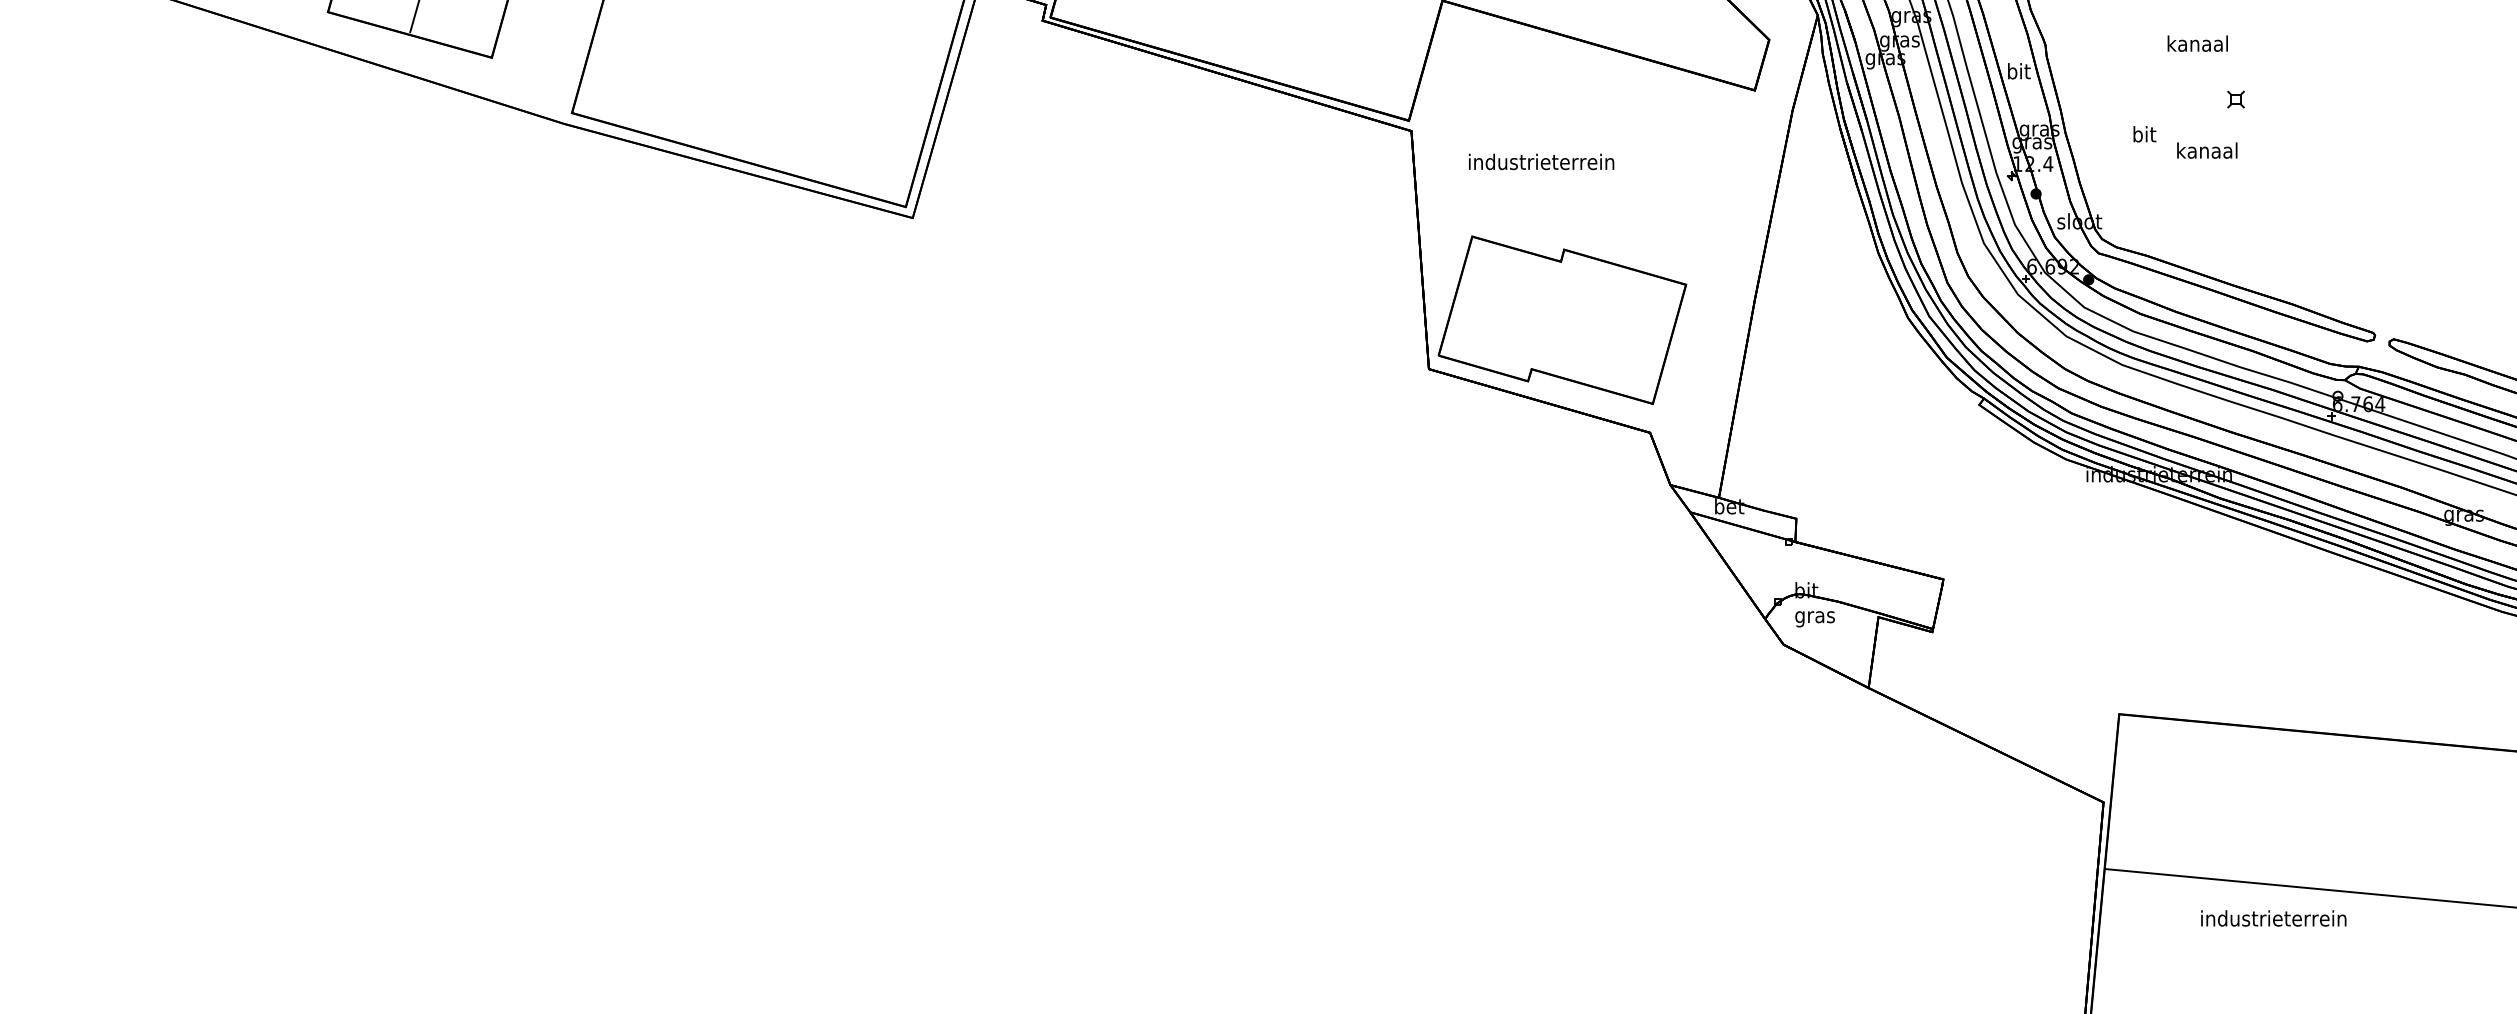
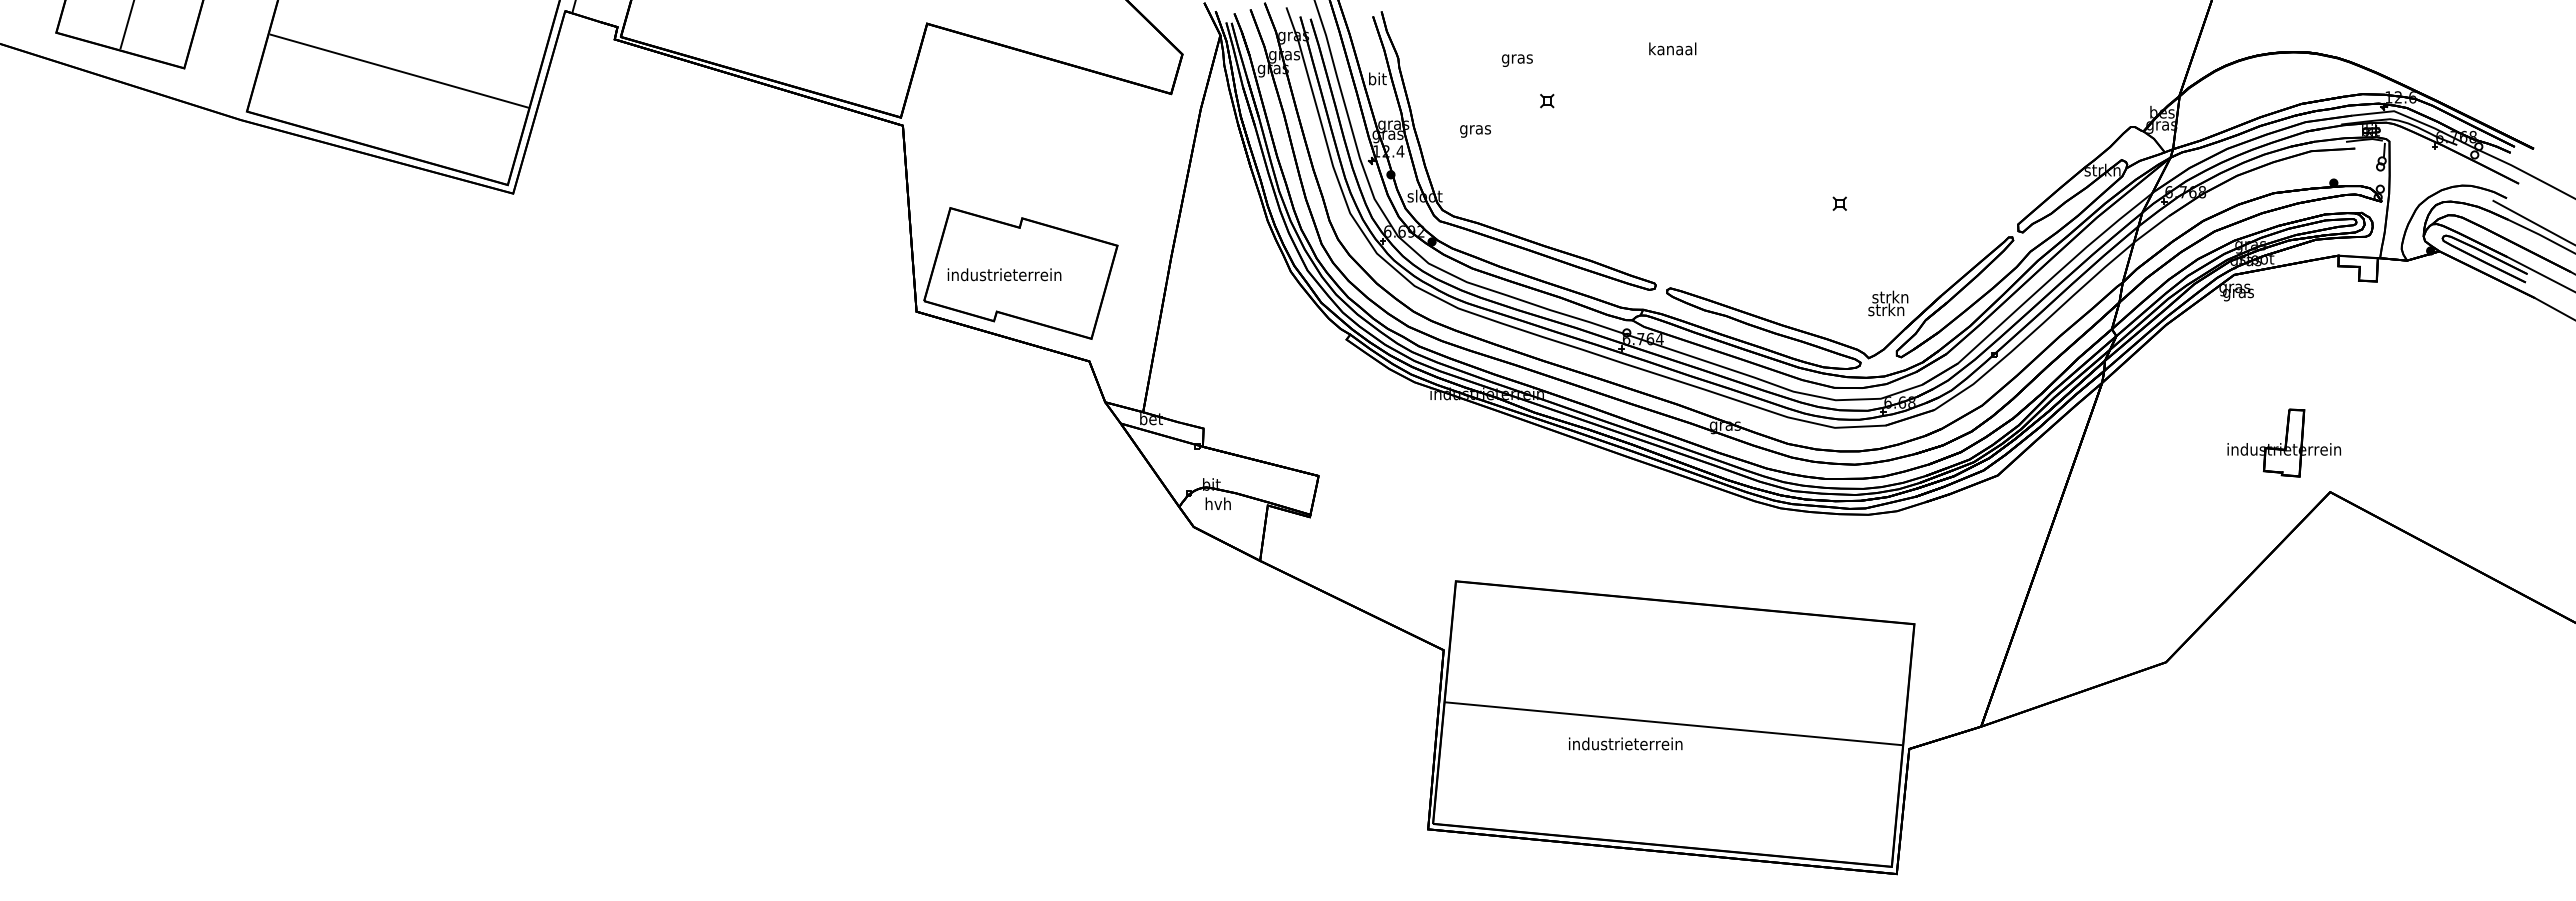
text: (2196, 45) -> (1516, 58), kanaal -> gras
line: (765, 60) -> (398, 70), added
text: (2144, 135) -> (1475, 129), bit -> gras
text: (2206, 150) -> (1672, 48), moved
text: (1541, 161) -> (1004, 274), moved
text: (1814, 617) -> (1217, 505), gras -> hvh
text: (2273, 917) -> (1625, 743), moved

